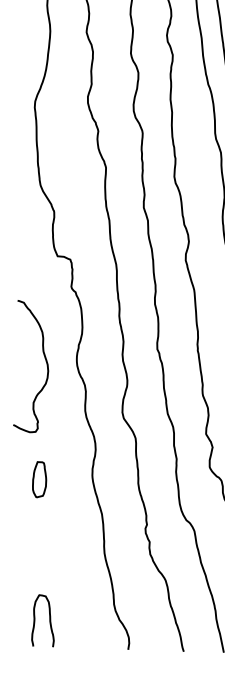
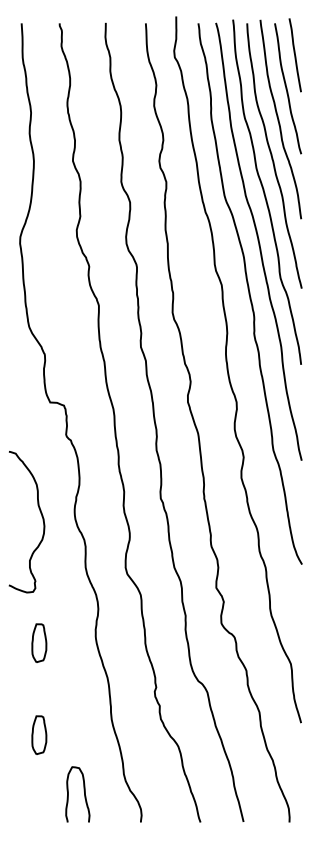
part: (36, 564) -> (39, 734), added
curve: (49, 621) -> (84, 794), moved

